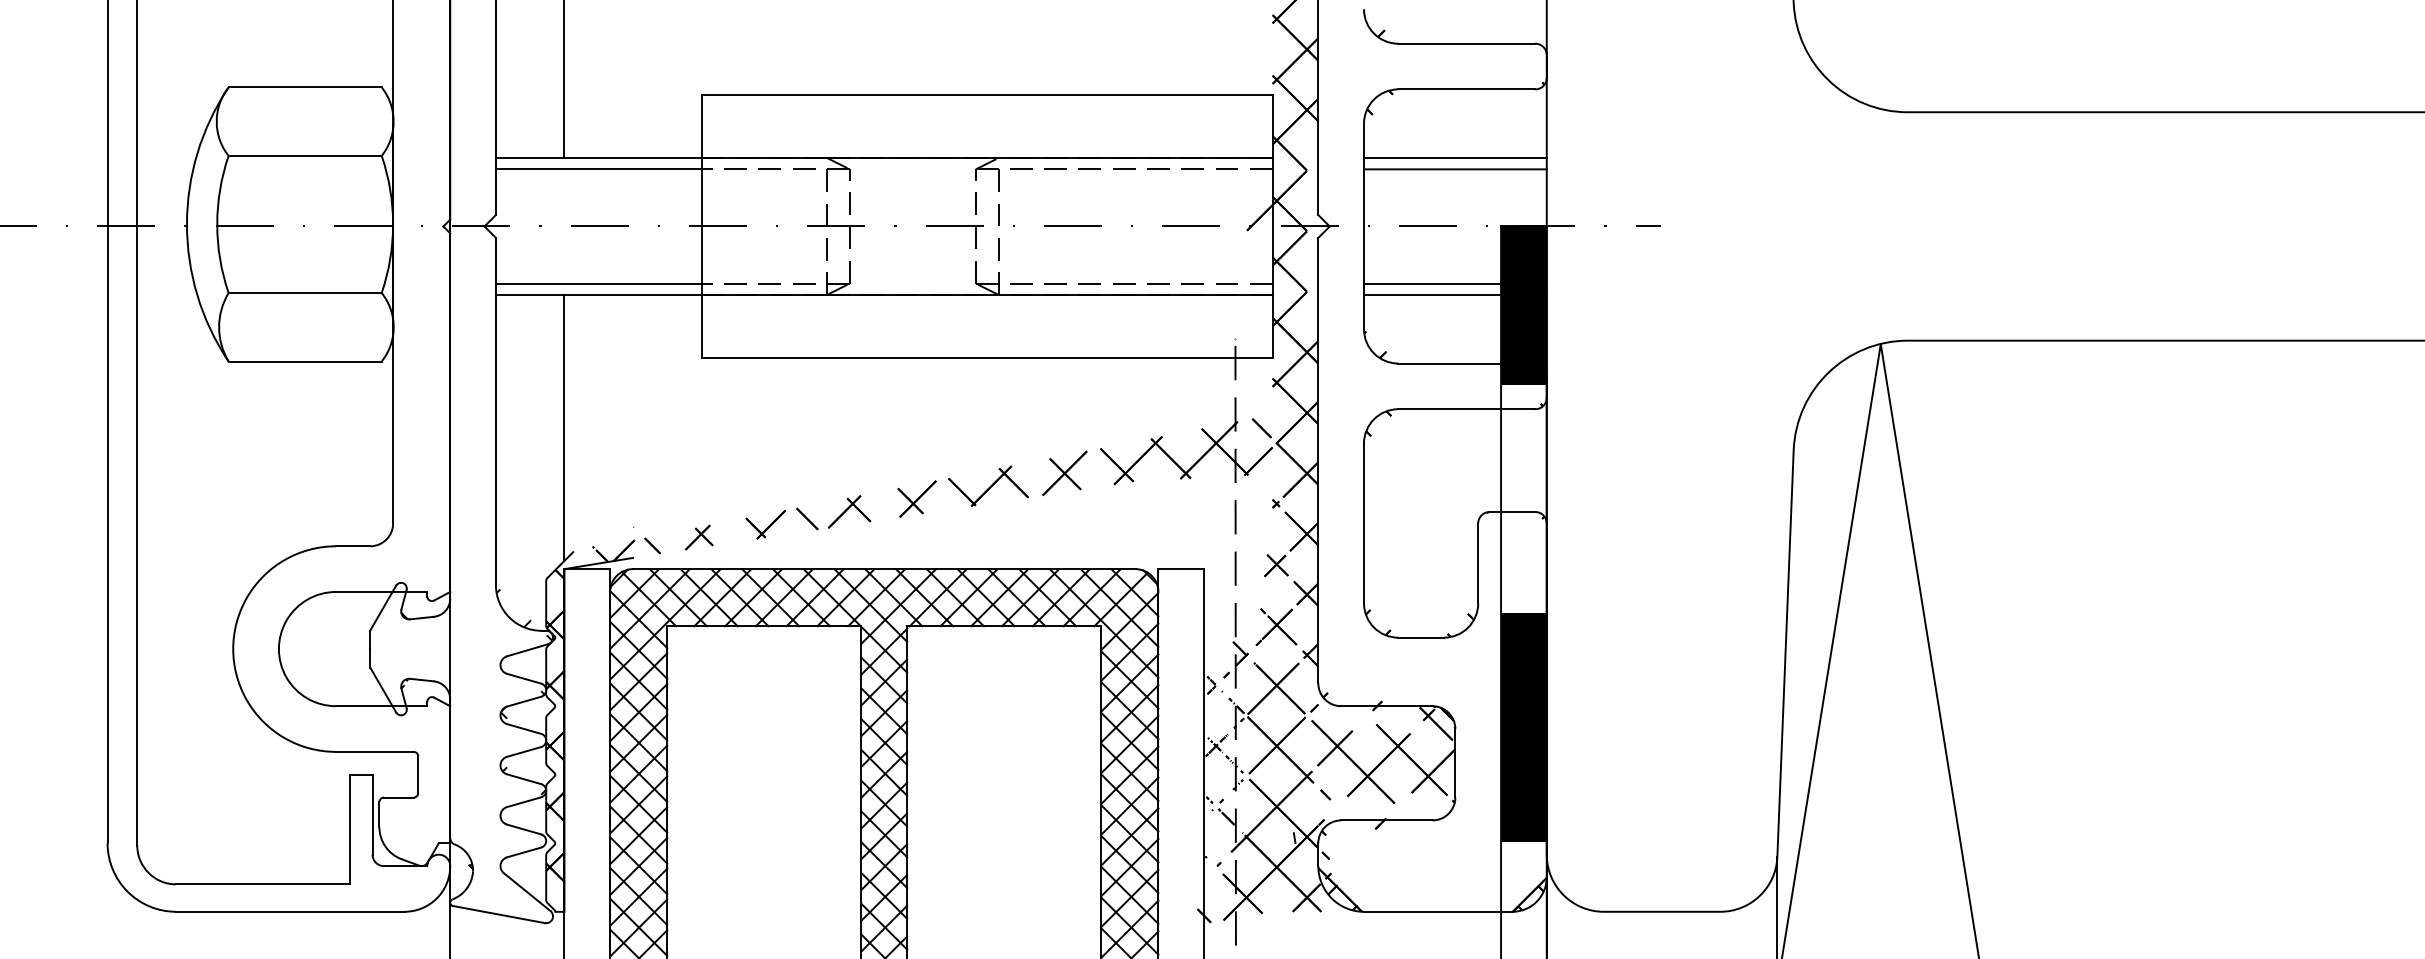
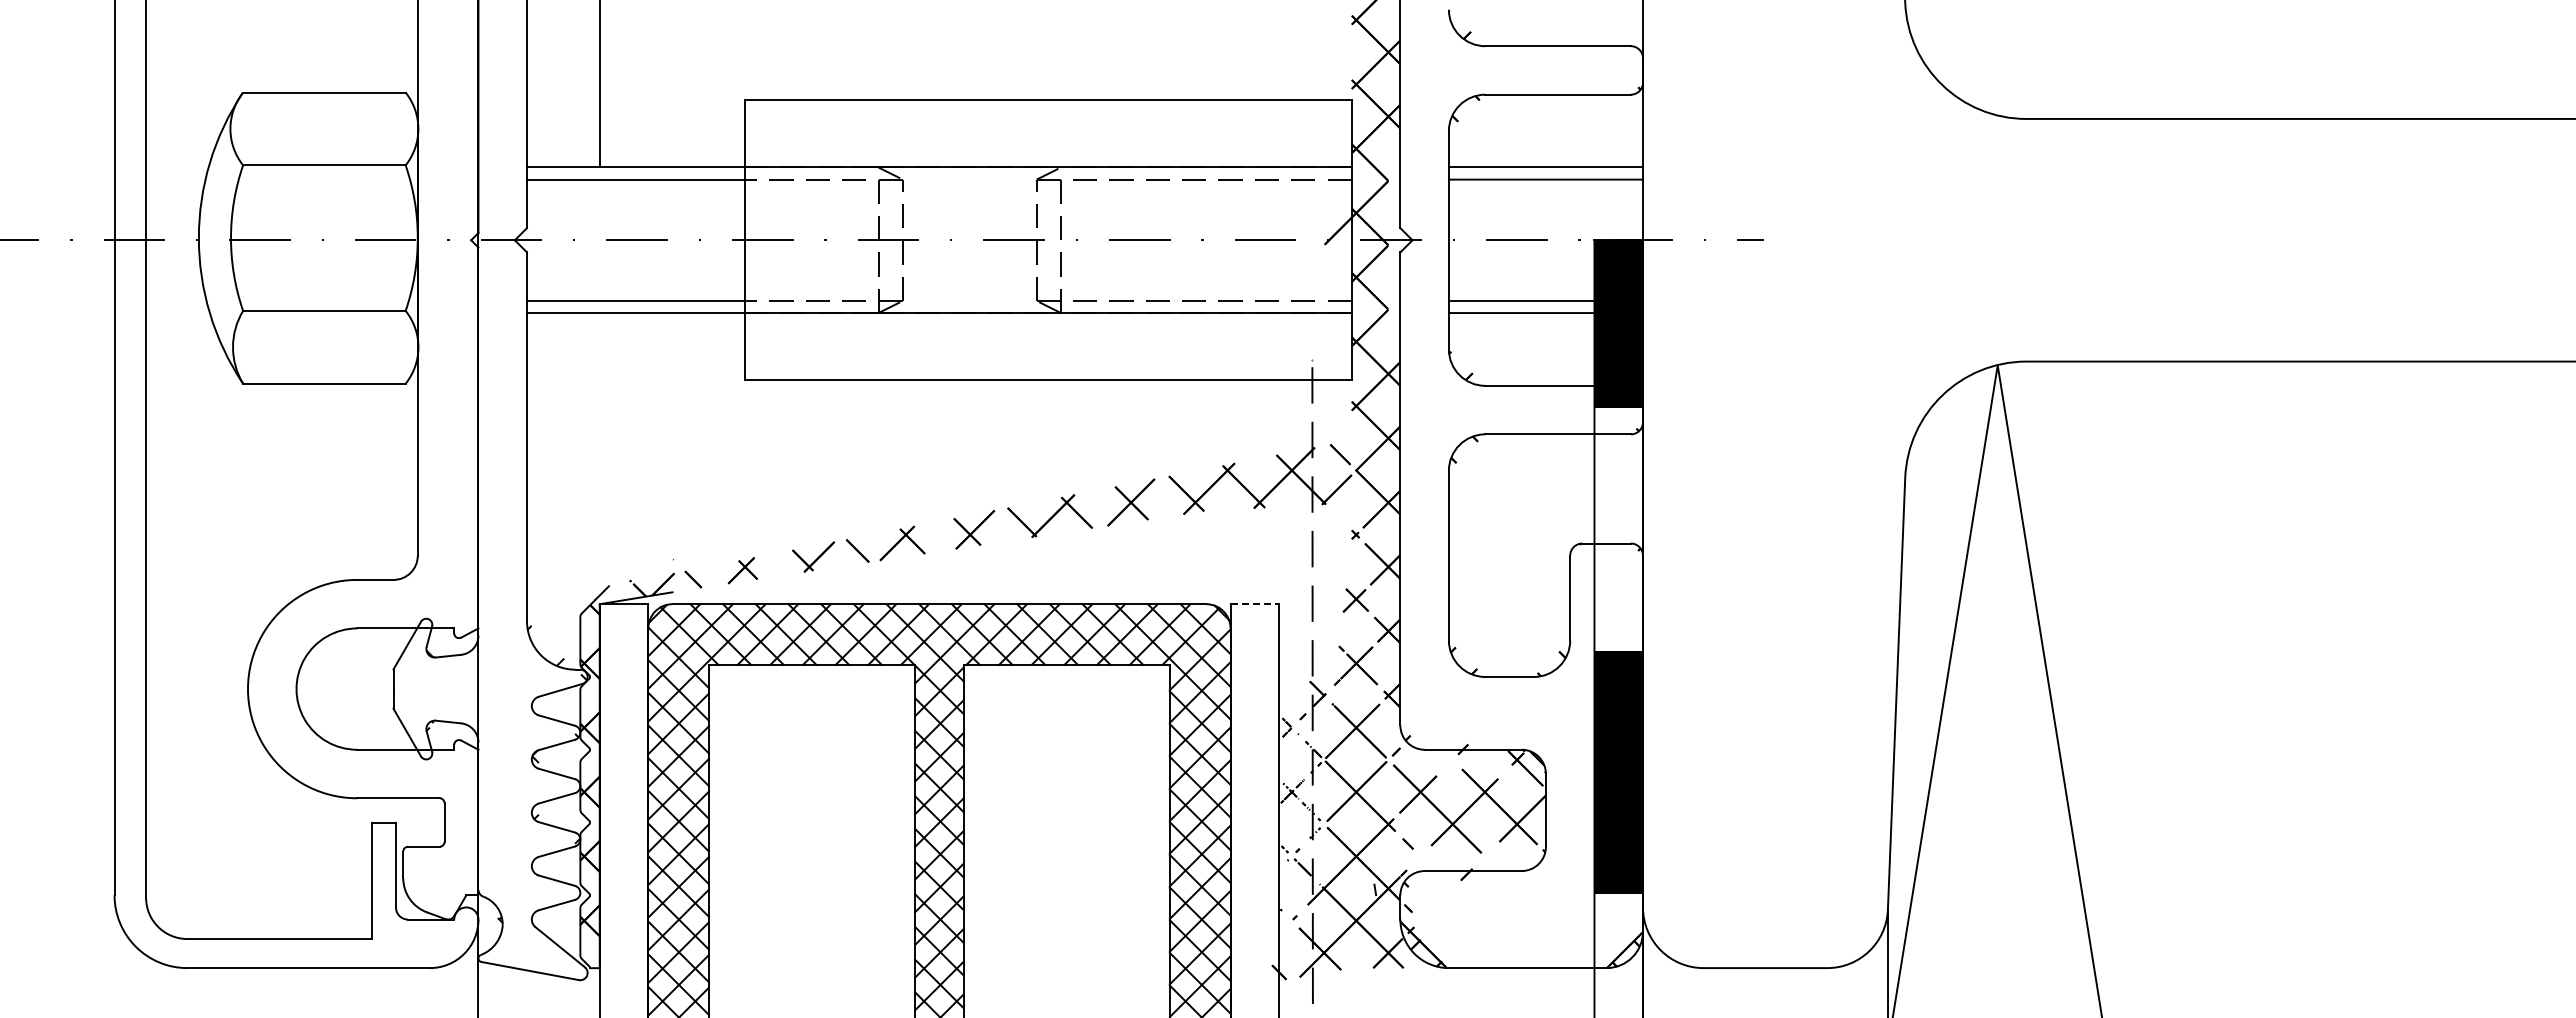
line: (564, 428) -> (599, 454), removed
line: (1181, 569) -> (1255, 604), solid -> dashed

